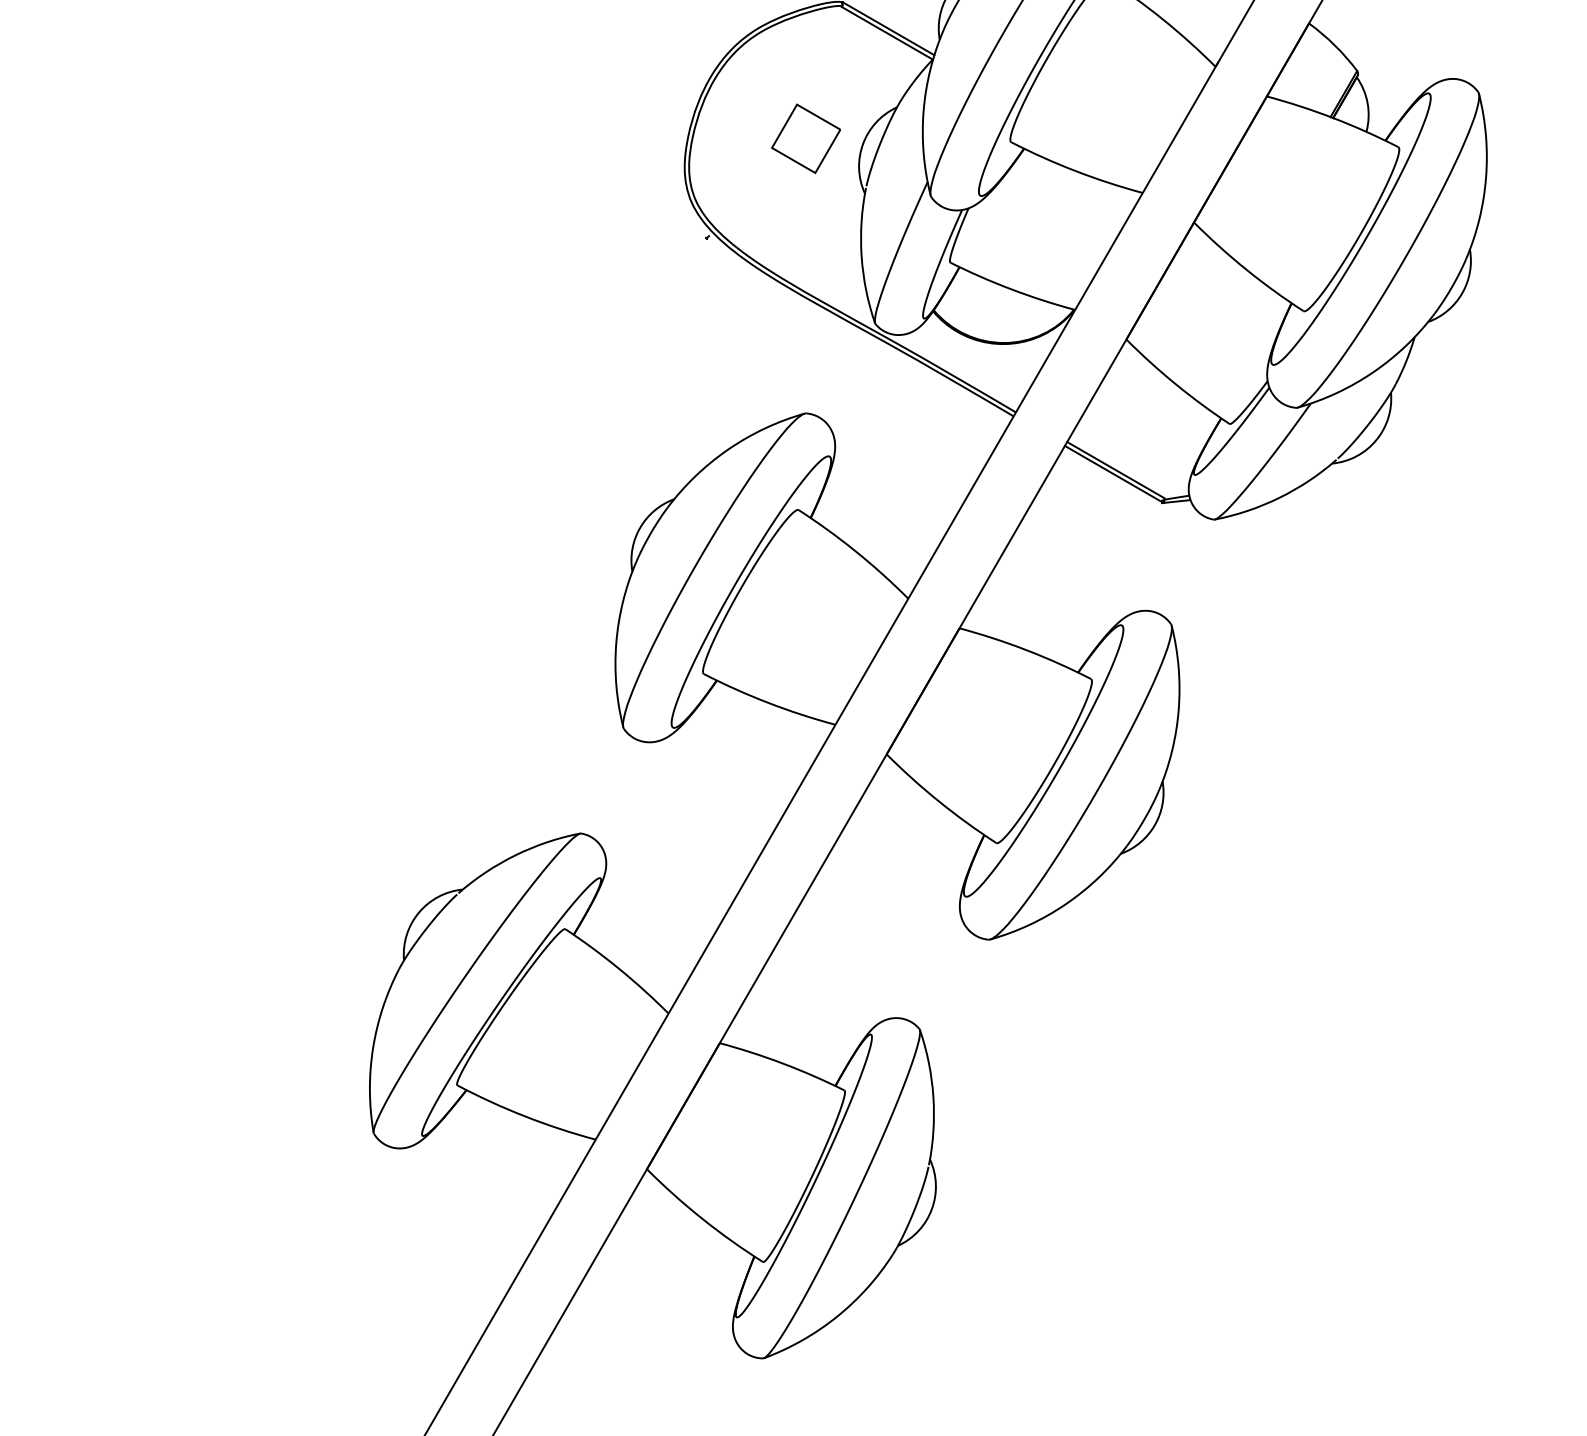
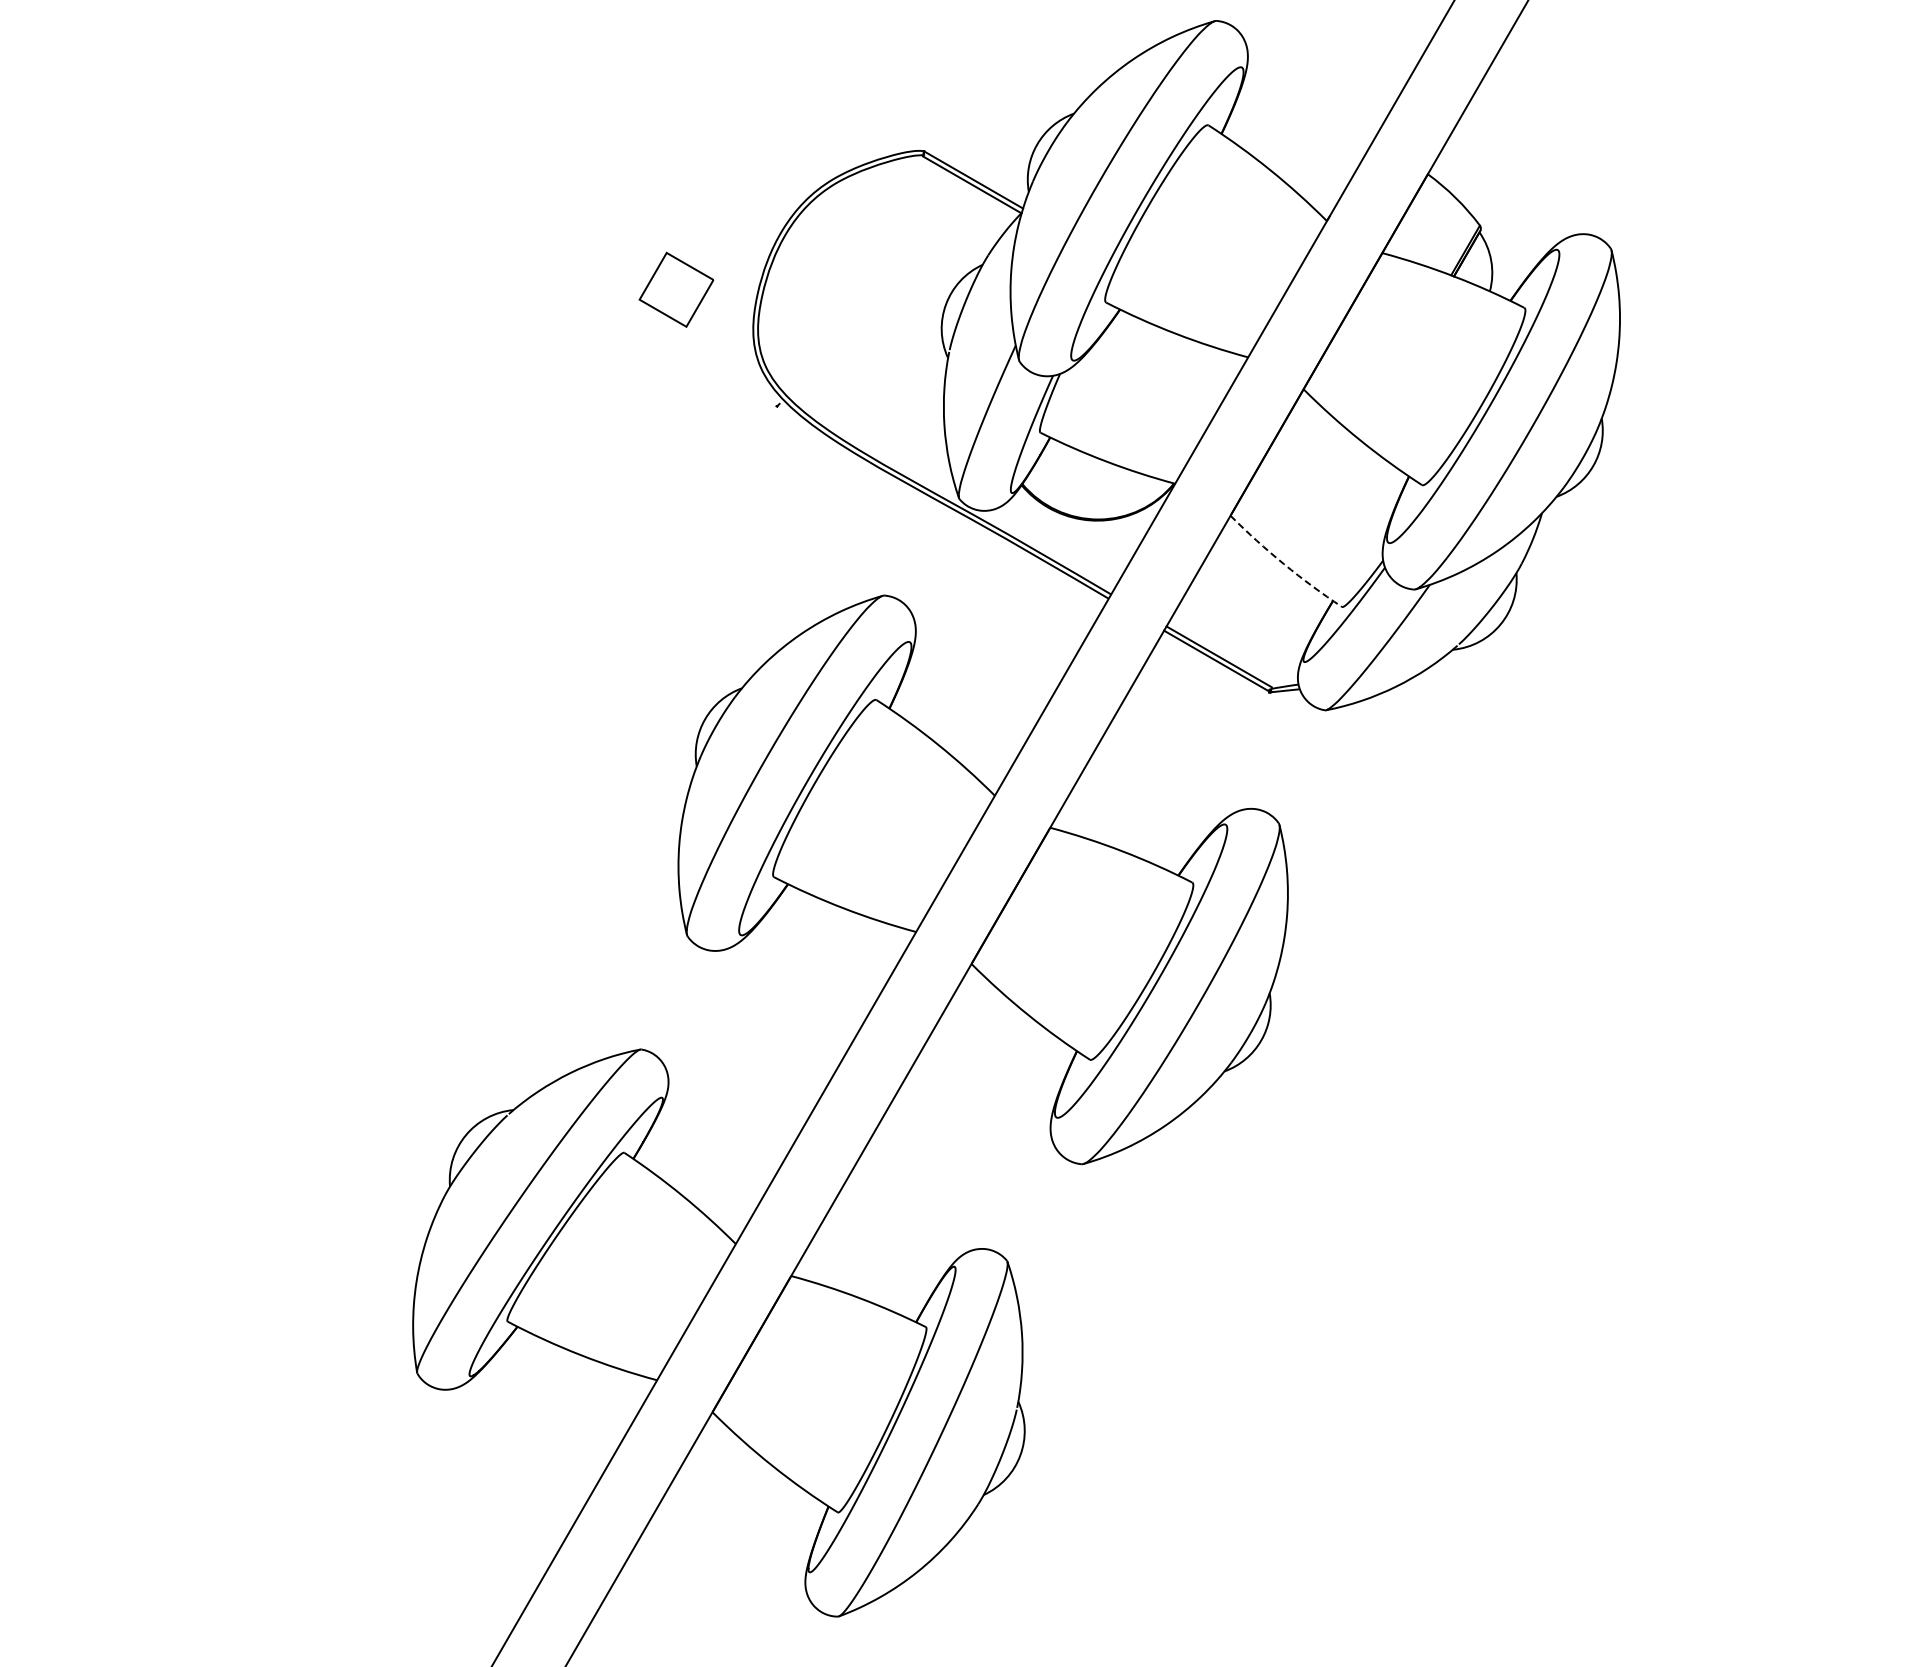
part: (806, 138) -> (676, 289), moved
arc: (1176, 384) -> (1284, 564), solid -> dashed

